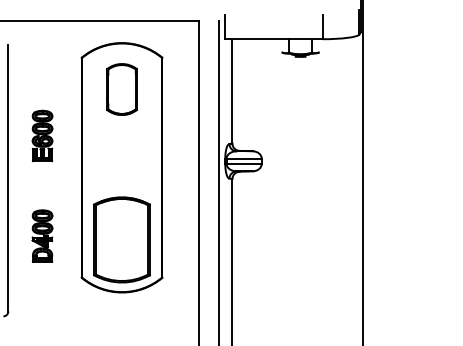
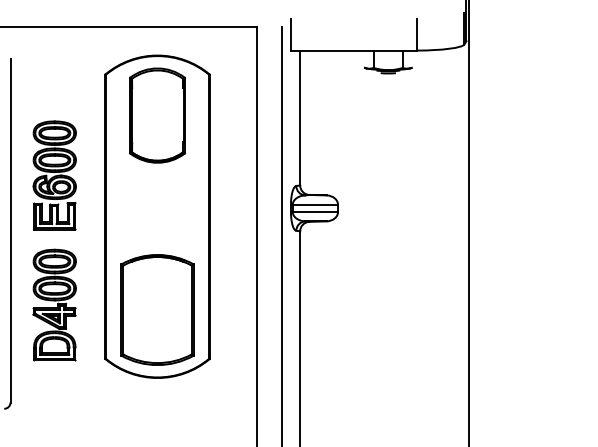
part: (121, 89) -> (156, 115), size x1.43
part: (42, 135) -> (54, 175), size x1.67
part: (42, 235) -> (54, 304), size x1.67

